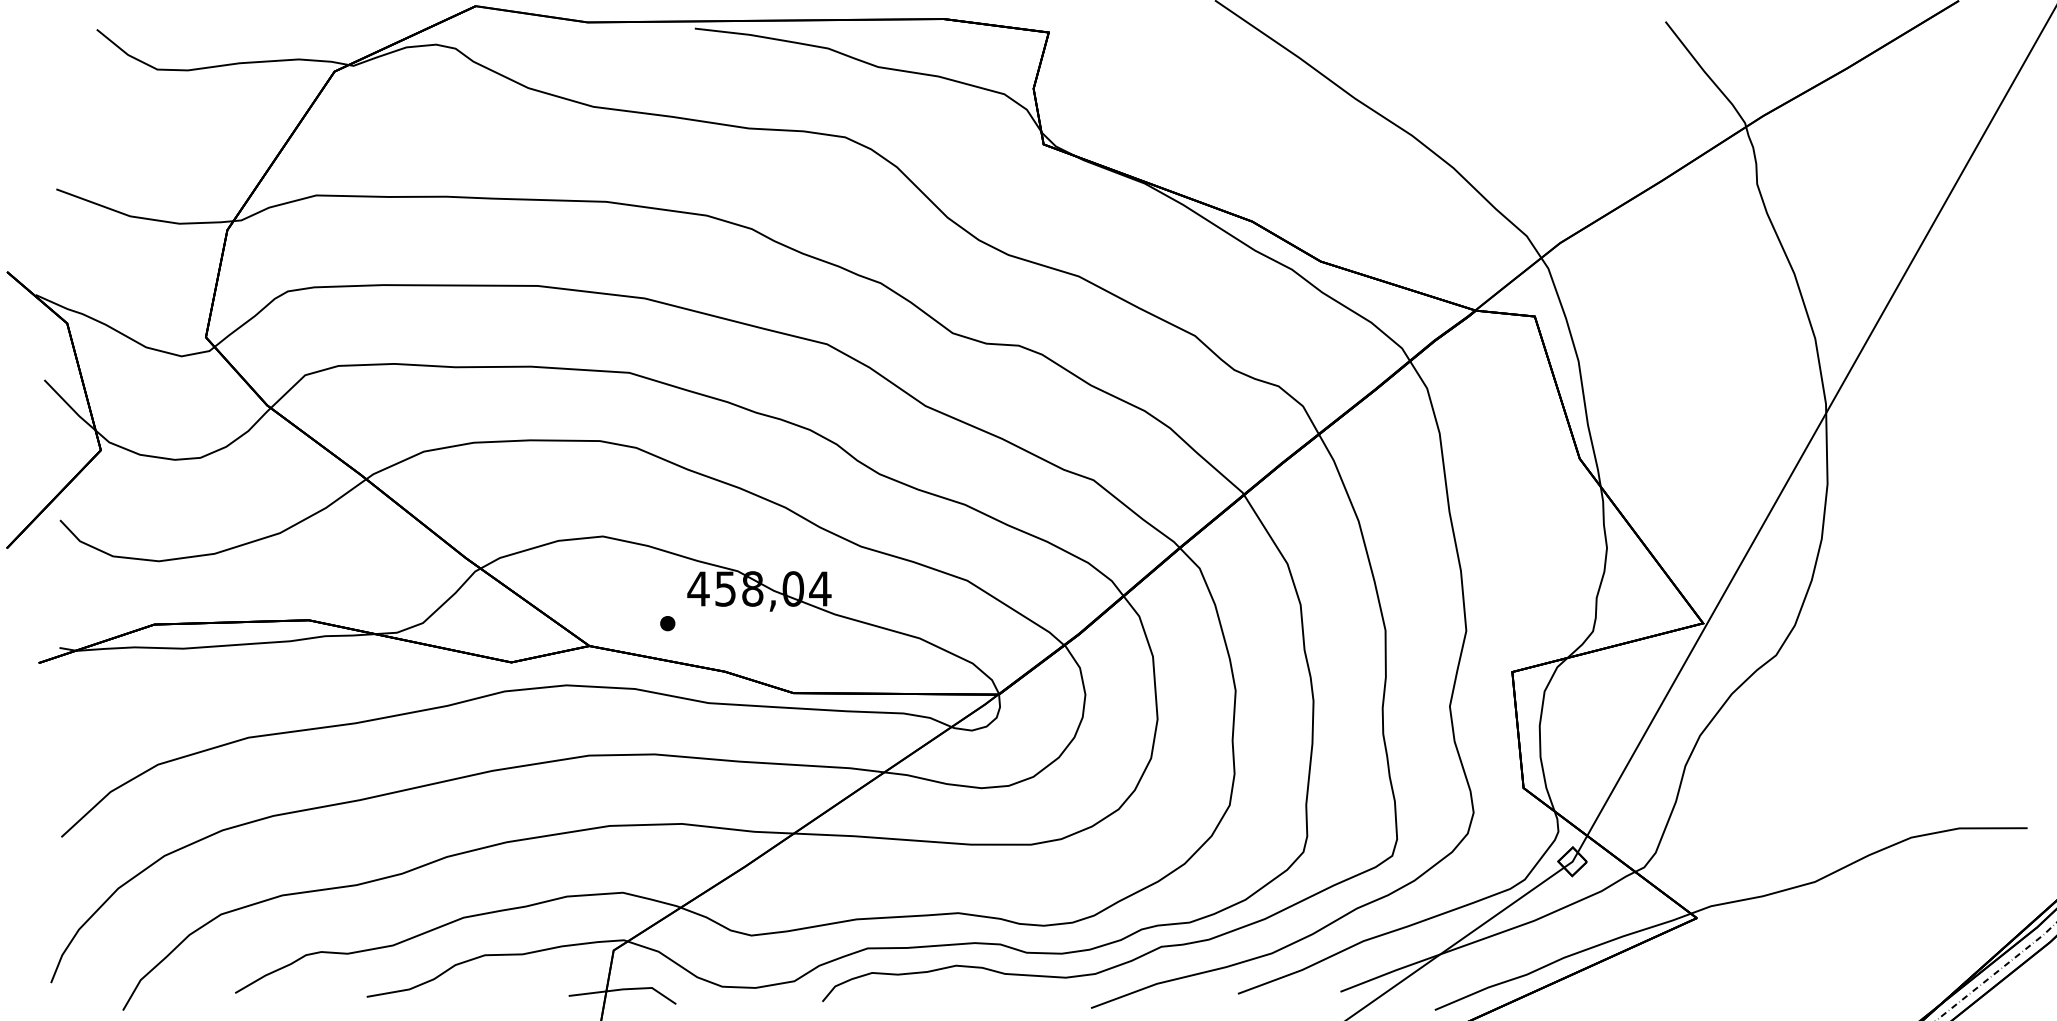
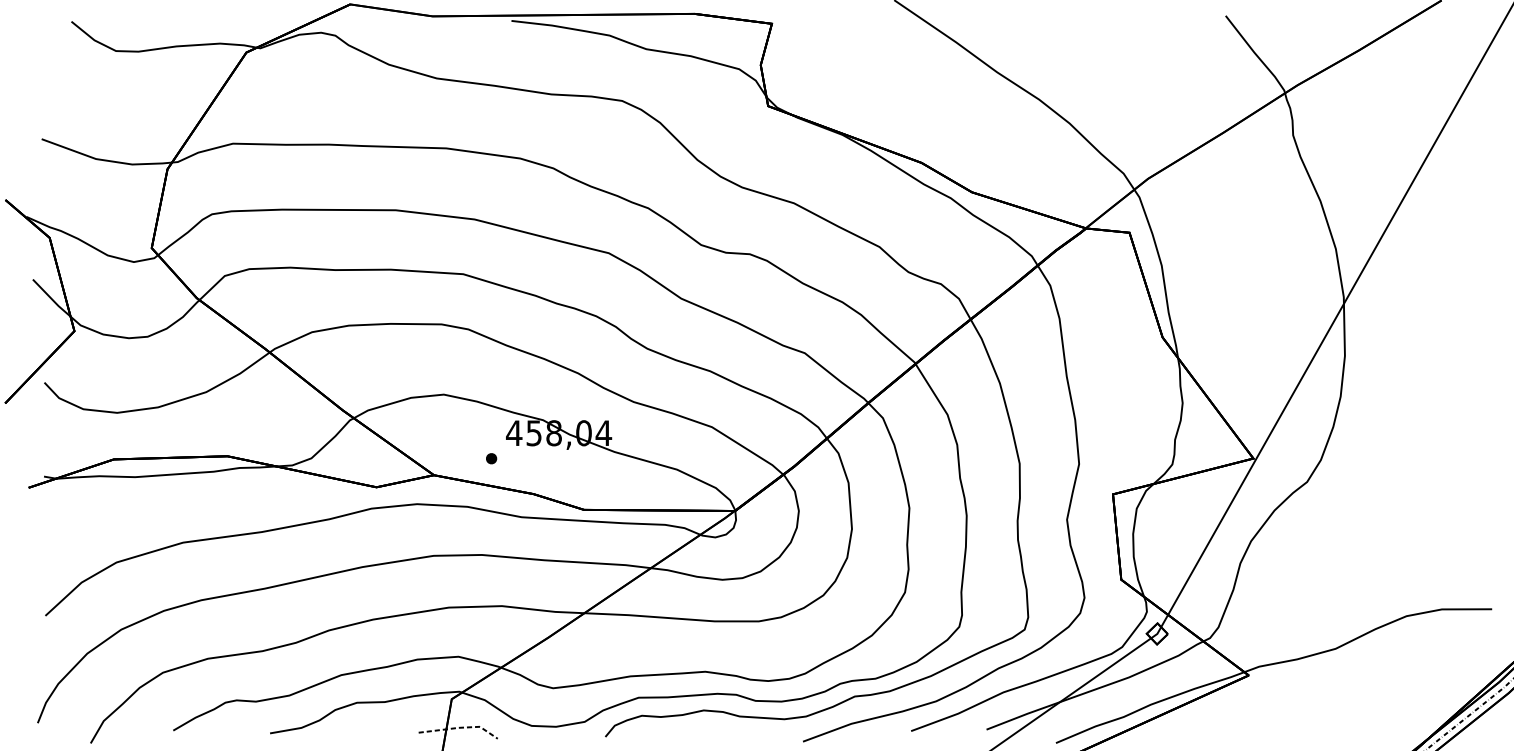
line: (625, 989) -> (460, 727), solid -> dashed

